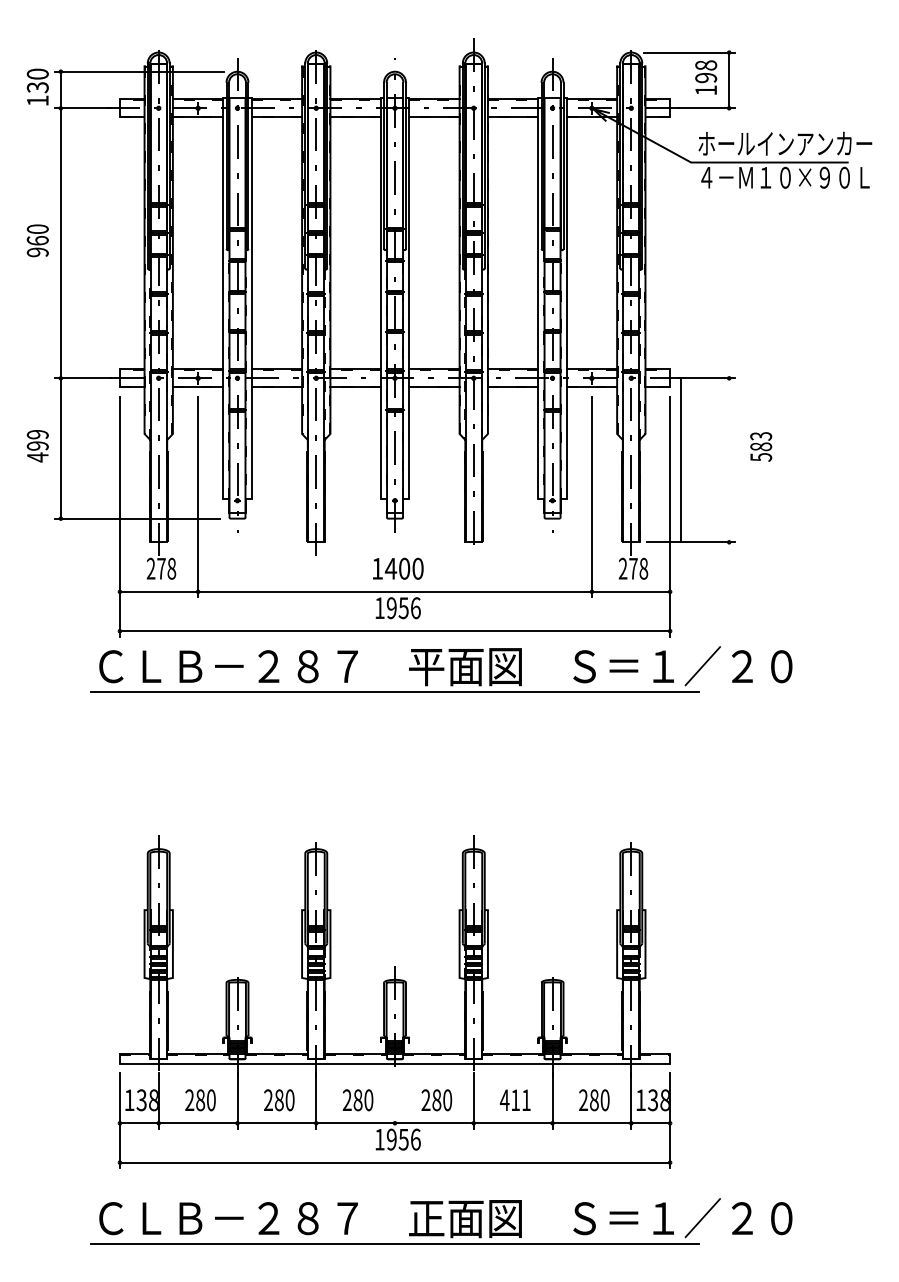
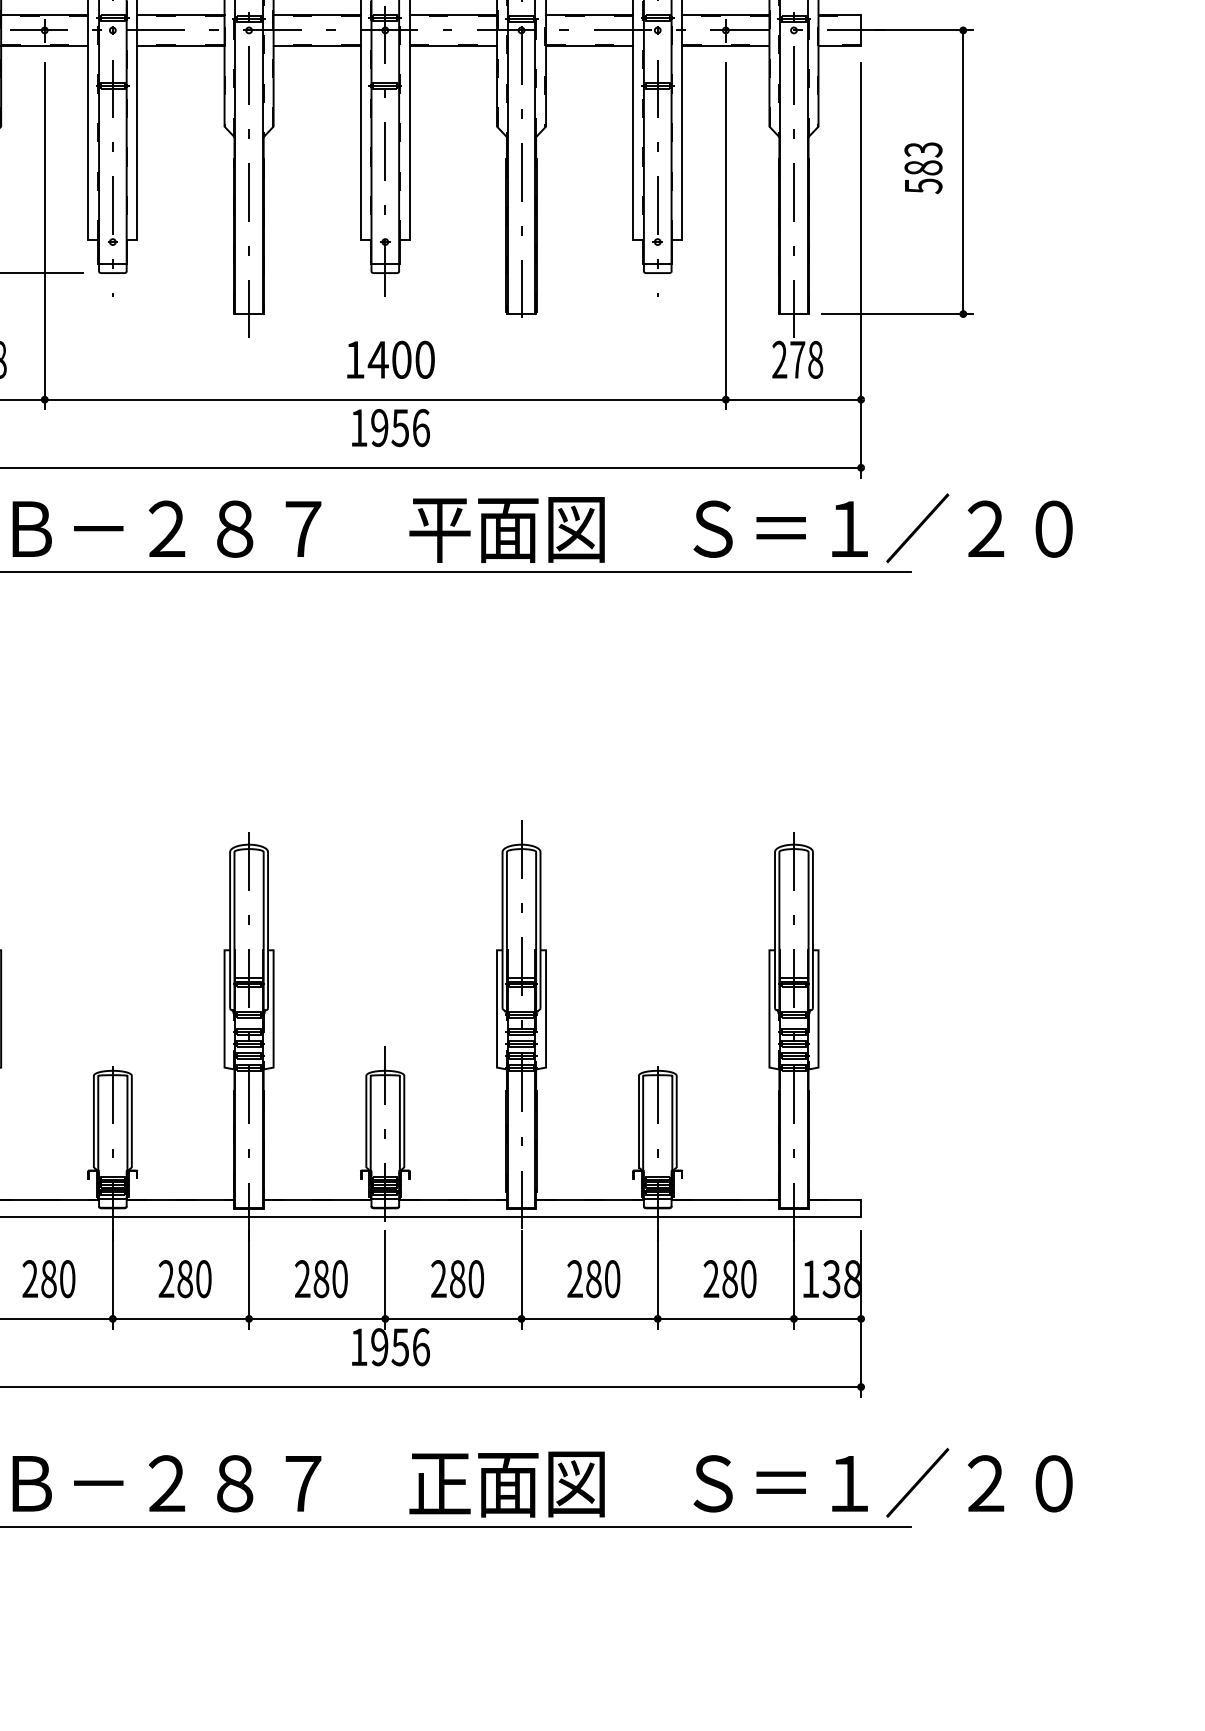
text: (761, 446) -> (924, 167), moved
line: (681, 460) -> (963, 172), moved
line: (395, 1100) -> (386, 1279), added
text: (514, 1100) -> (591, 1279), 411 -> 280

